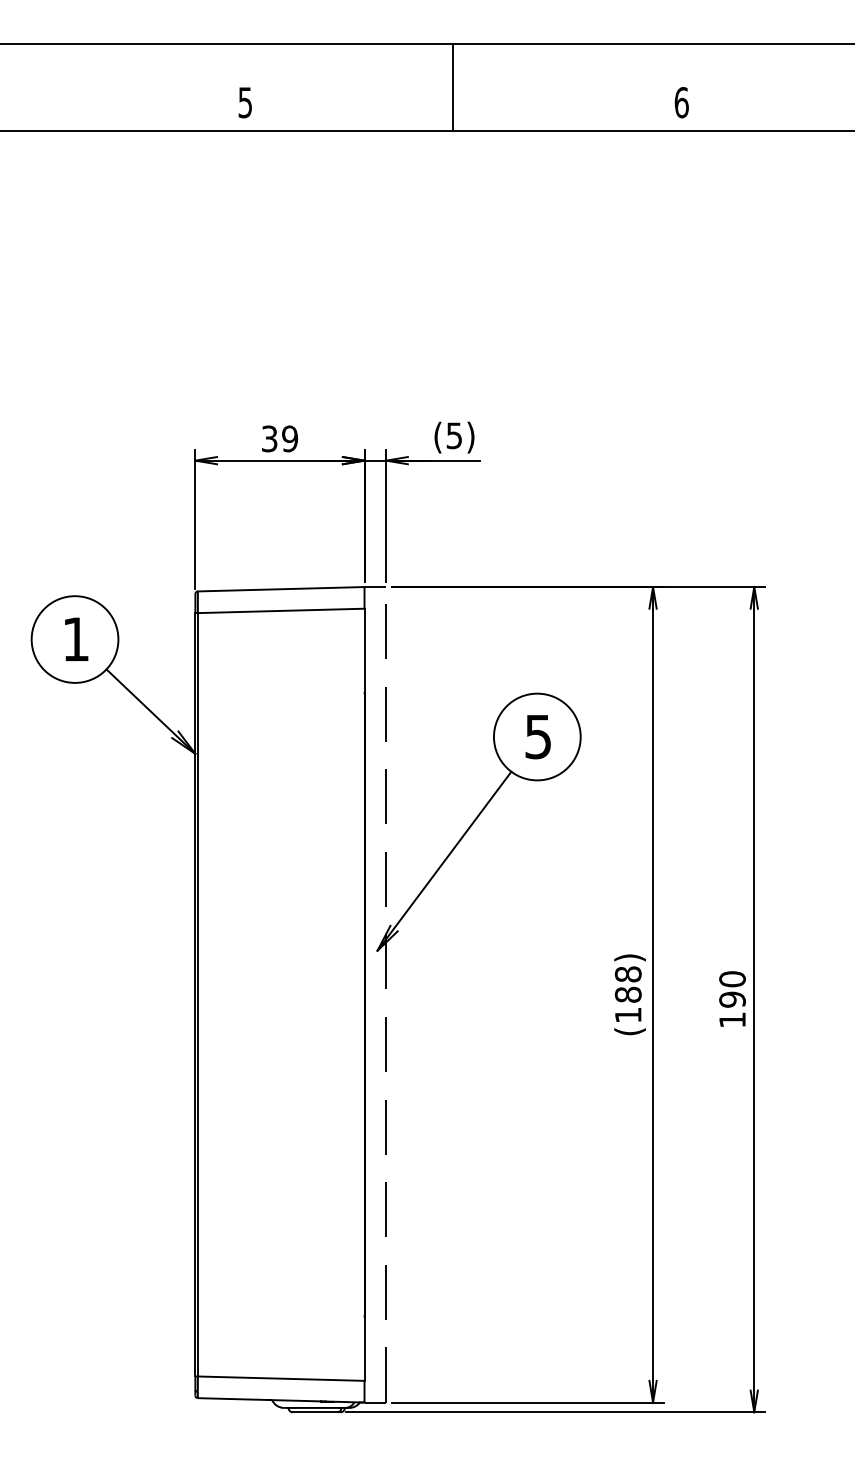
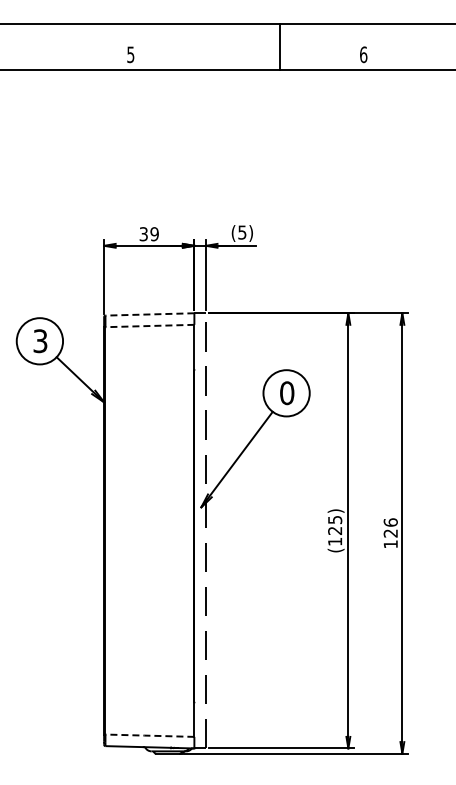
line: (452, 87) -> (279, 46), moved
line: (280, 589) -> (149, 314), solid -> dashed
line: (280, 611) -> (149, 326), solid -> dashed
text: (76, 639) -> (40, 341), 1 -> 3
text: (538, 737) -> (287, 393), 5 -> 0
text: (628, 984) -> (335, 525), (188) -> (125)
text: (732, 988) -> (390, 527), 190 -> 126
line: (278, 1378) -> (148, 735), solid -> dashed

